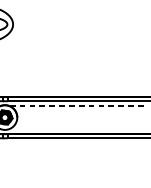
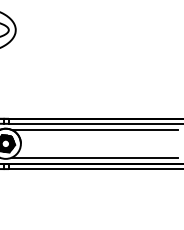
line: (78, 105) -> (95, 129), dashed -> solid
line: (77, 128) -> (94, 157), added

